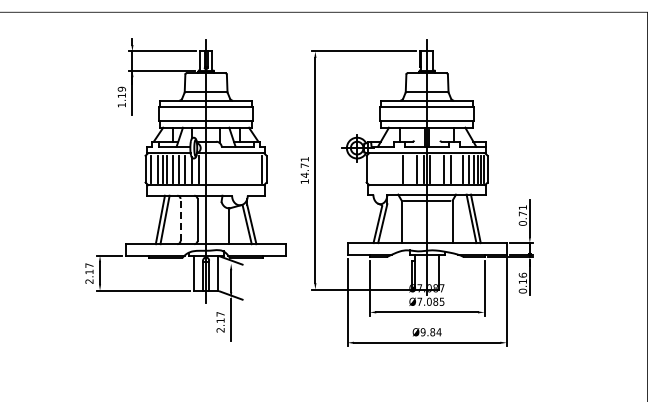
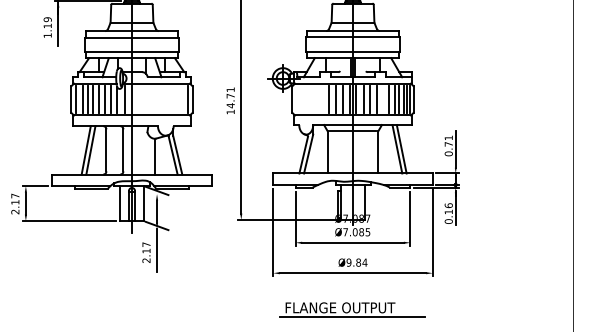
line: (410, 168) -> (336, 98), added
line: (437, 168) -> (363, 98), added
line: (180, 219) -> (106, 149), dashed -> solid
part: (426, 379) -> (352, 309), added

